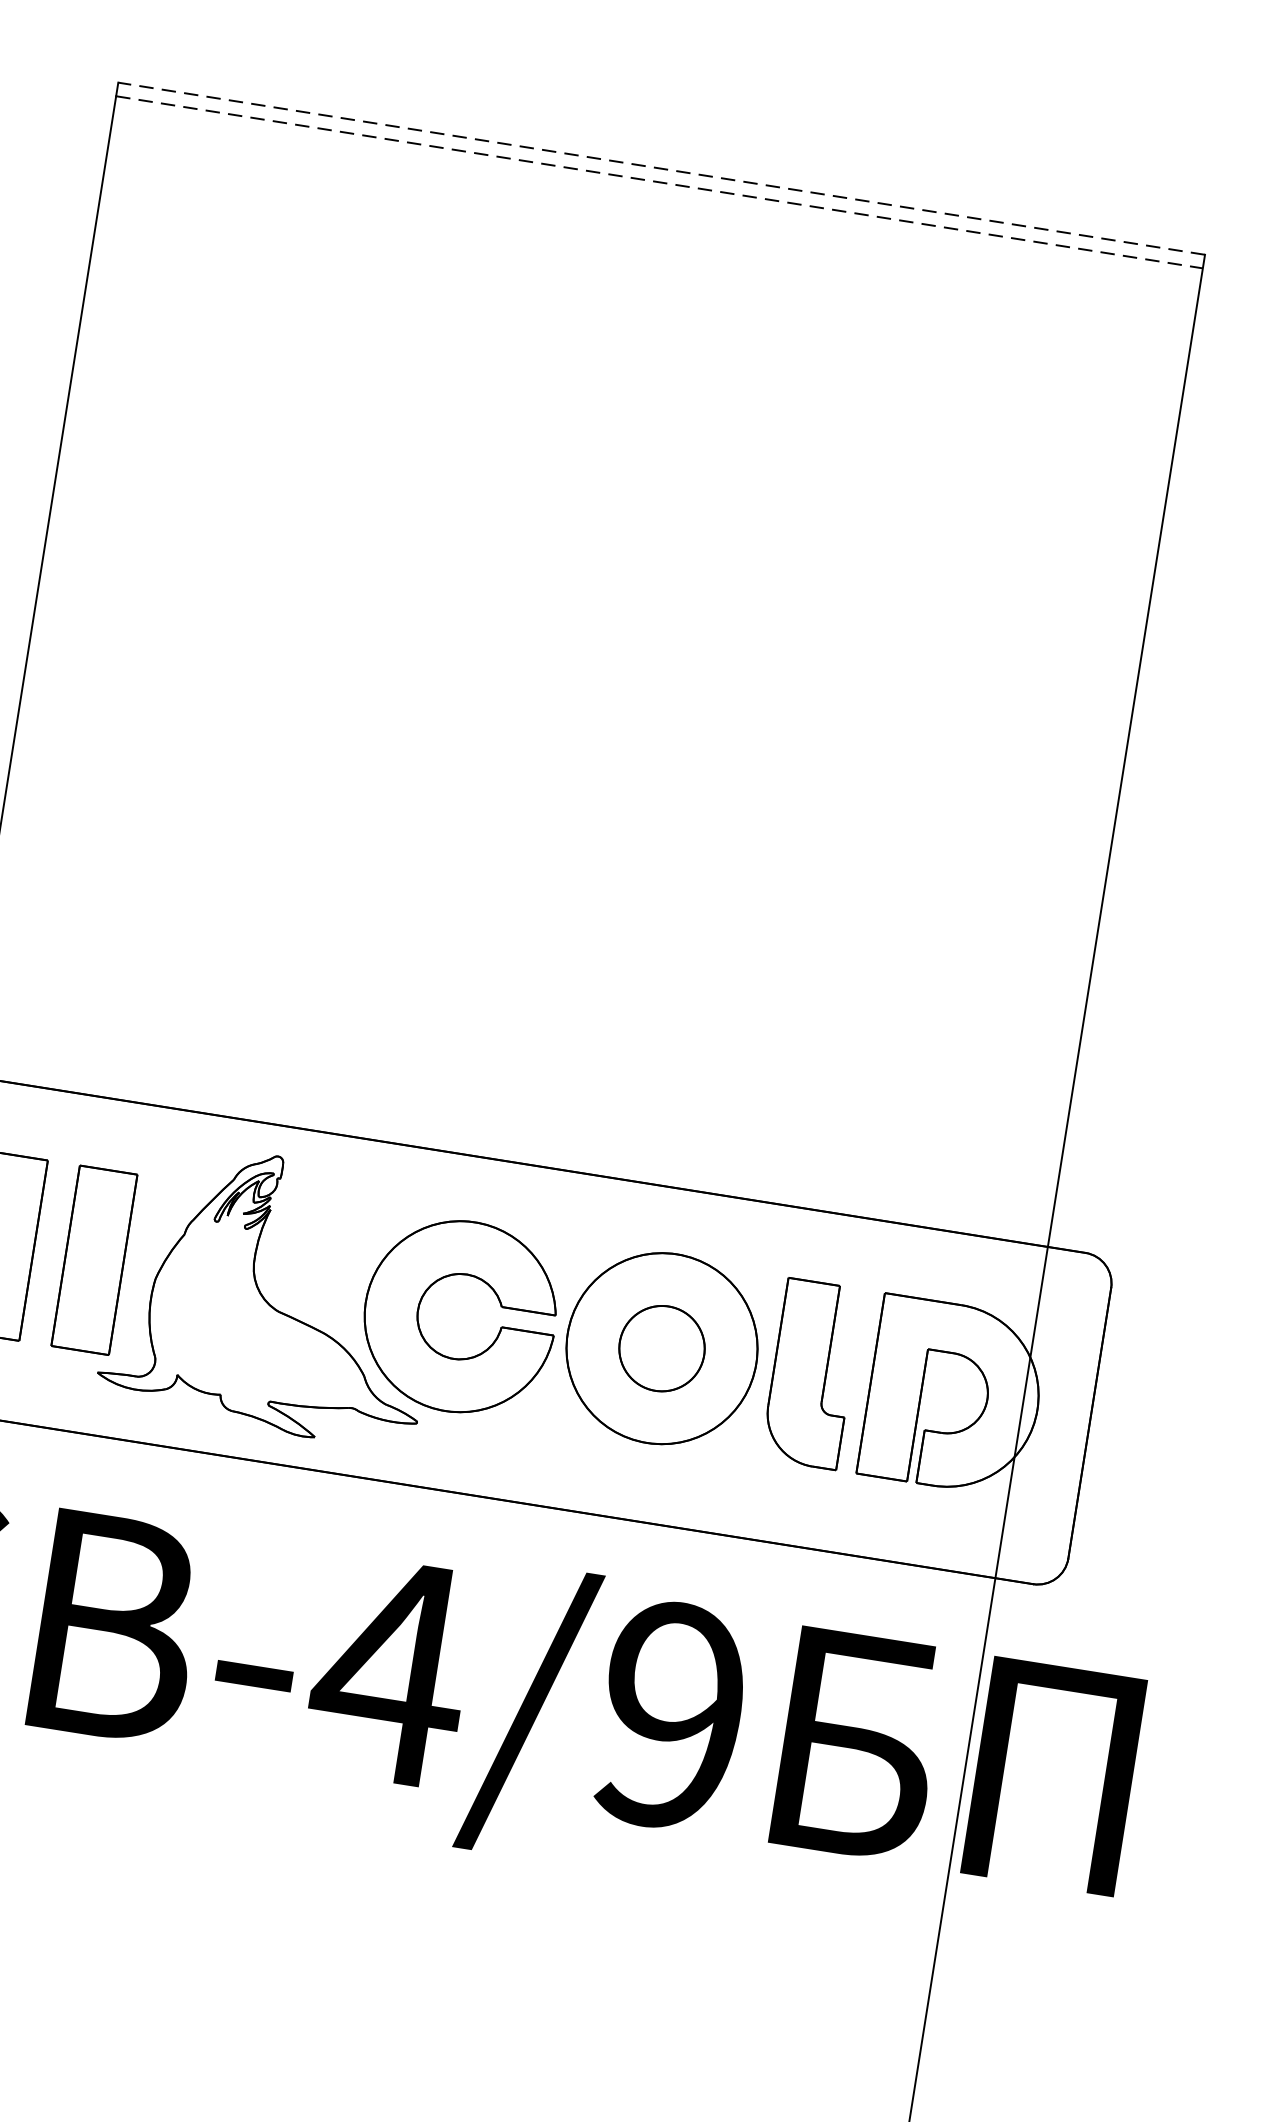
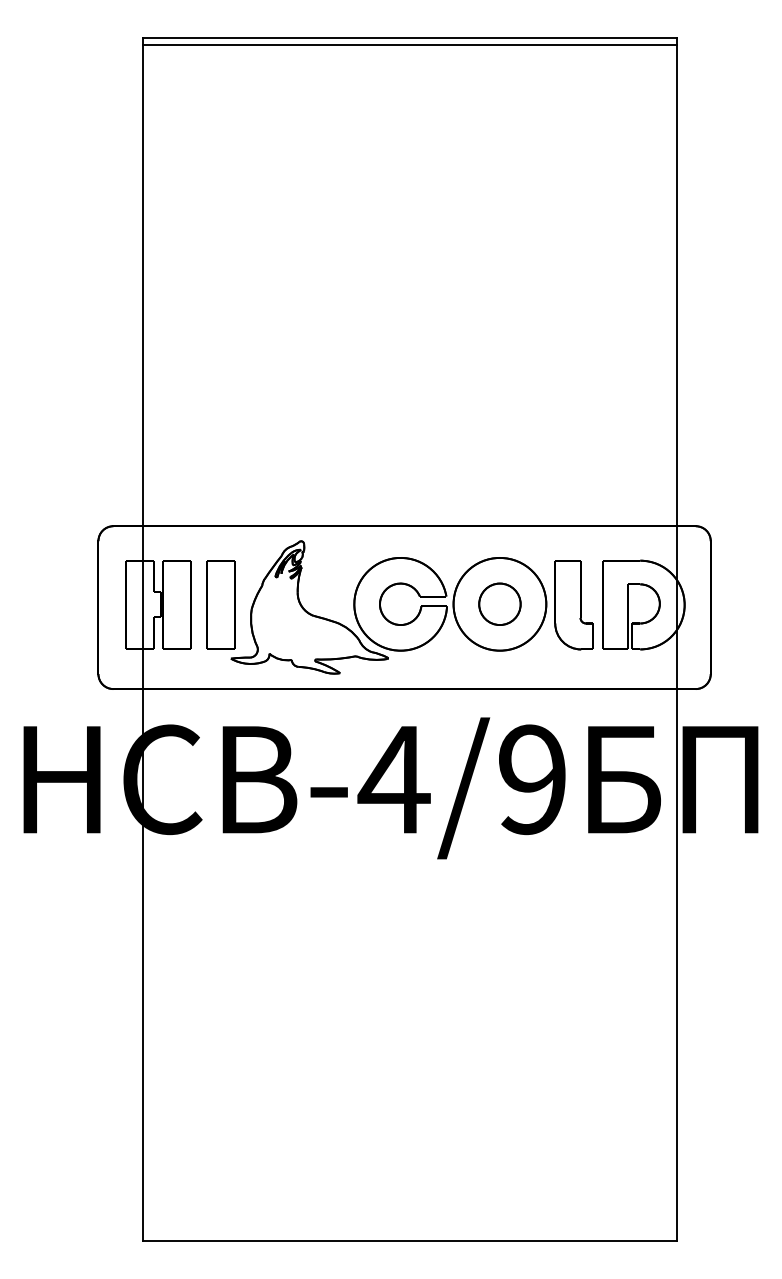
line: (660, 168) -> (409, 38), dashed -> solid
line: (660, 183) -> (410, 45), dashed -> solid

